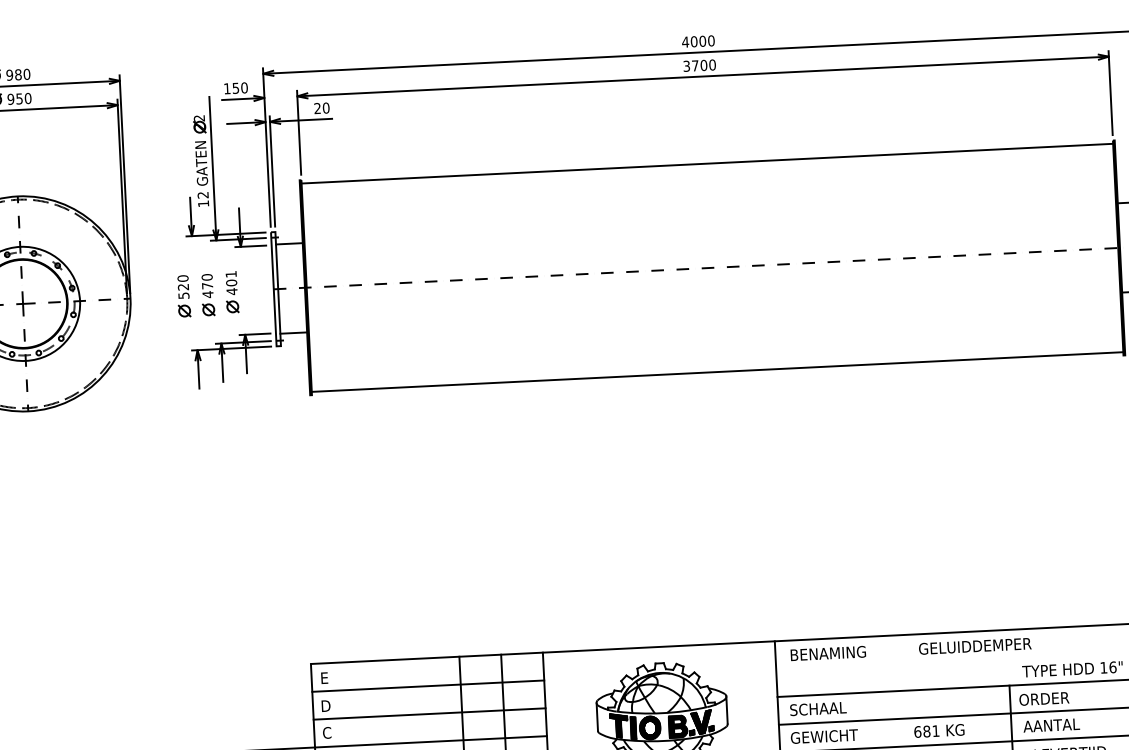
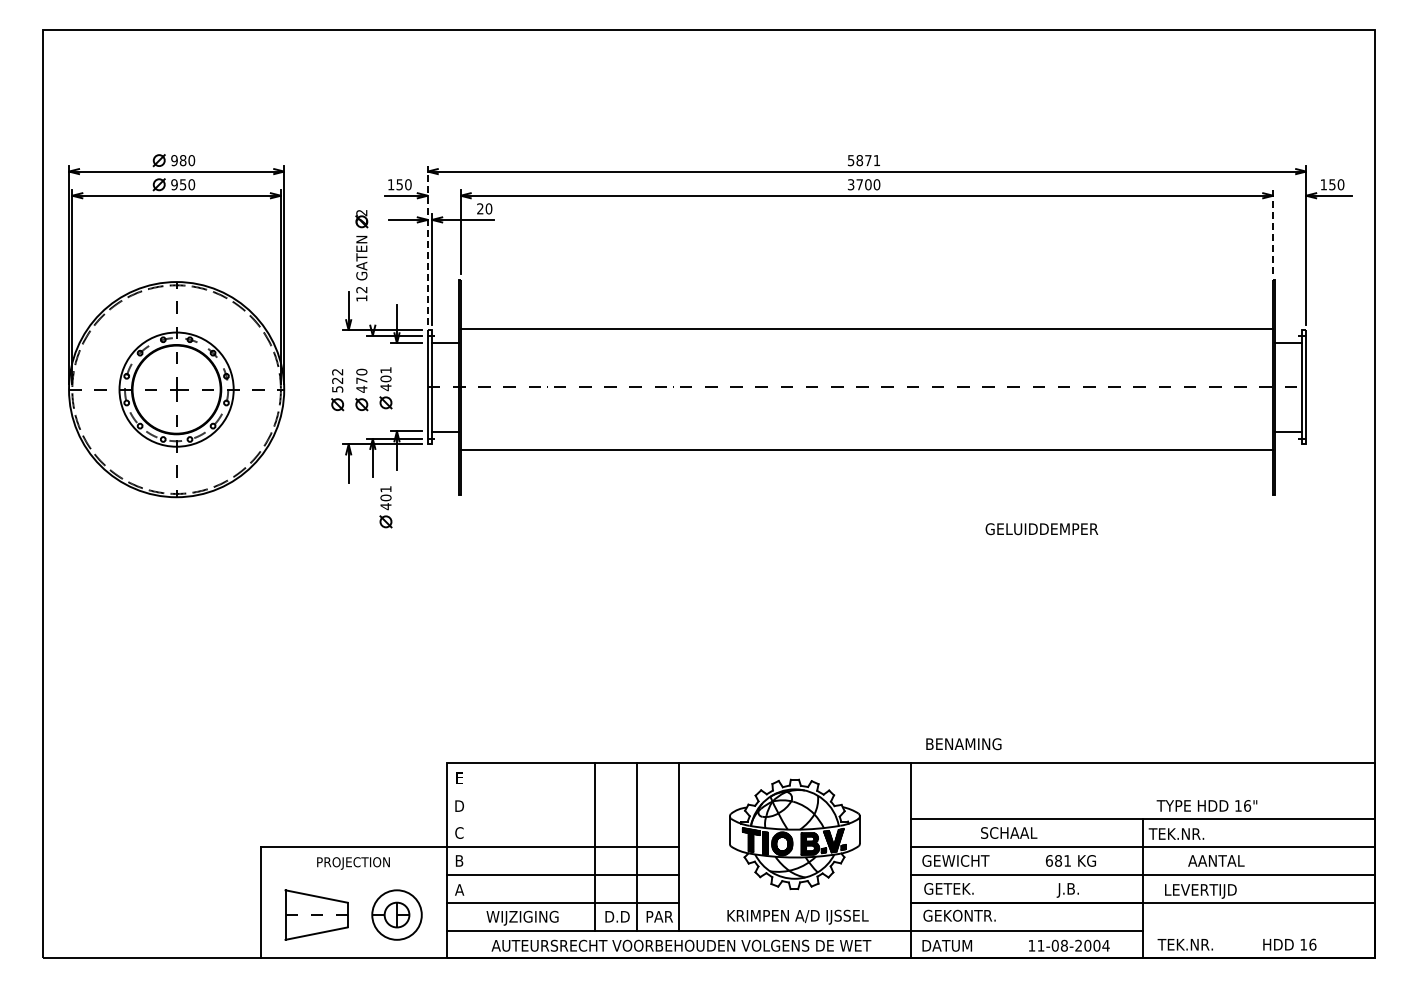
text: (697, 41) -> (863, 160), 4000 -> 5871
line: (1110, 93) -> (1273, 232), solid -> dashed
line: (266, 146) -> (427, 244), solid -> dashed
line: (706, 164) -> (866, 329), moved
line: (212, 168) -> (372, 263), removed
text: (182, 277) -> (337, 371), 520 -> 522
line: (717, 371) -> (866, 449), moved
part: (237, 411) -> (385, 507), added
text: (974, 646) -> (1041, 529), moved
text: (827, 653) -> (963, 744), moved
line: (428, 686) -> (562, 791), removed
text: (1043, 698) -> (1176, 833), ORDER -> TEK.NR.
text: (818, 708) -> (1009, 832), moved
line: (429, 714) -> (562, 819), removed
text: (1051, 725) -> (1216, 860), moved

